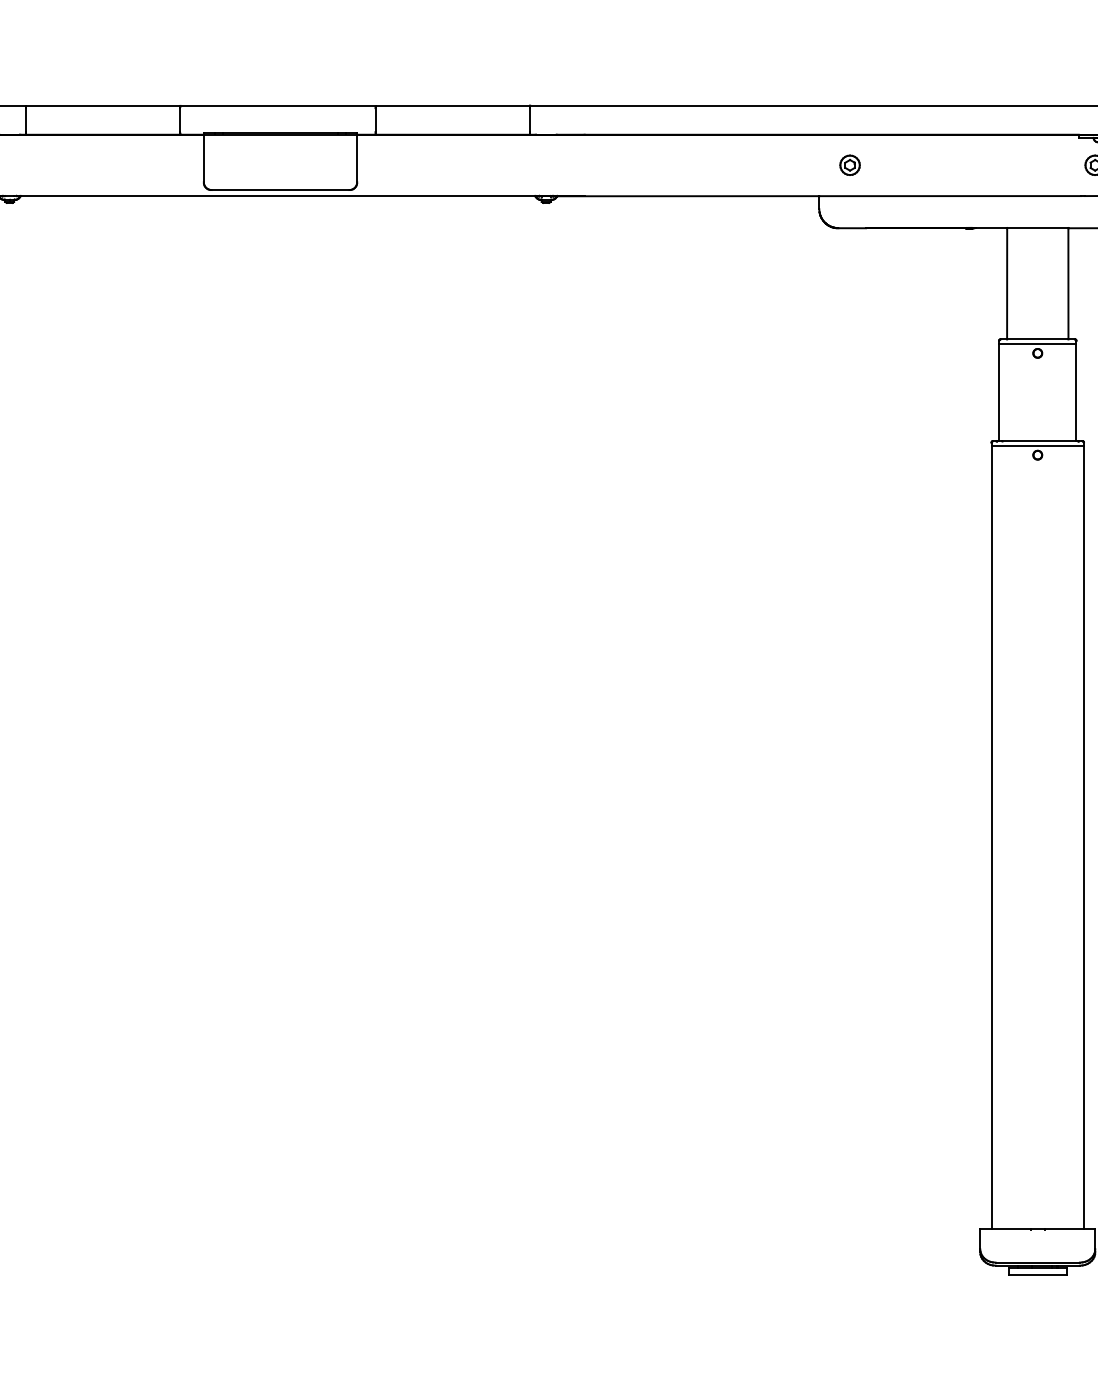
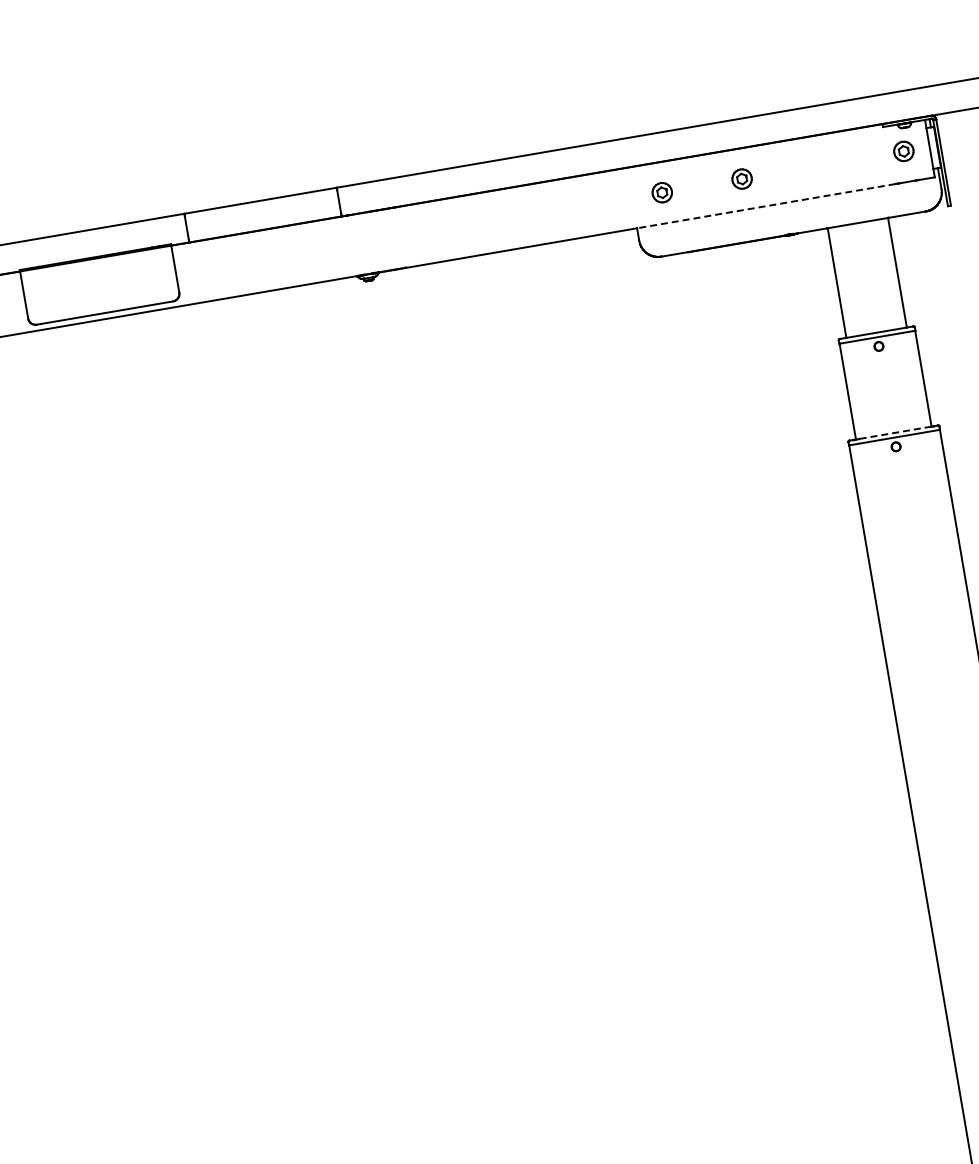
part: (930, 164) -> (741, 178), added
line: (949, 196) -> (765, 206), solid -> dashed
line: (1039, 441) -> (895, 433), solid -> dashed

